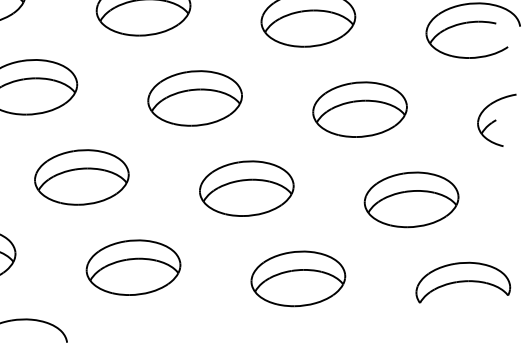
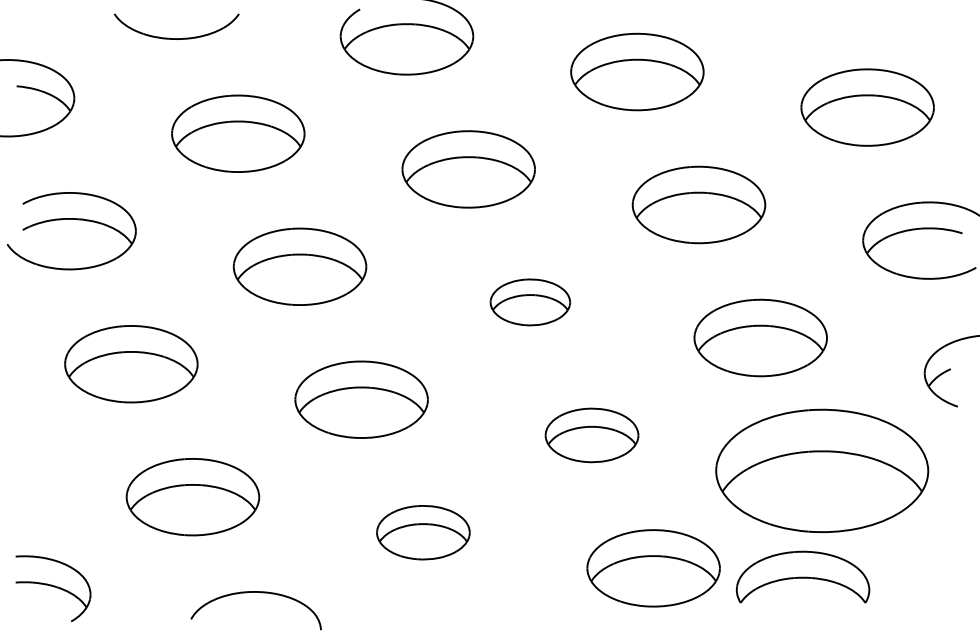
part: (195, 98) -> (530, 302), size x0.6
part: (246, 188) -> (591, 435), size x0.7
part: (411, 199) -> (822, 470), size x1.6
part: (133, 267) -> (423, 532), size x0.7
part: (462, 280) -> (802, 576), moved

